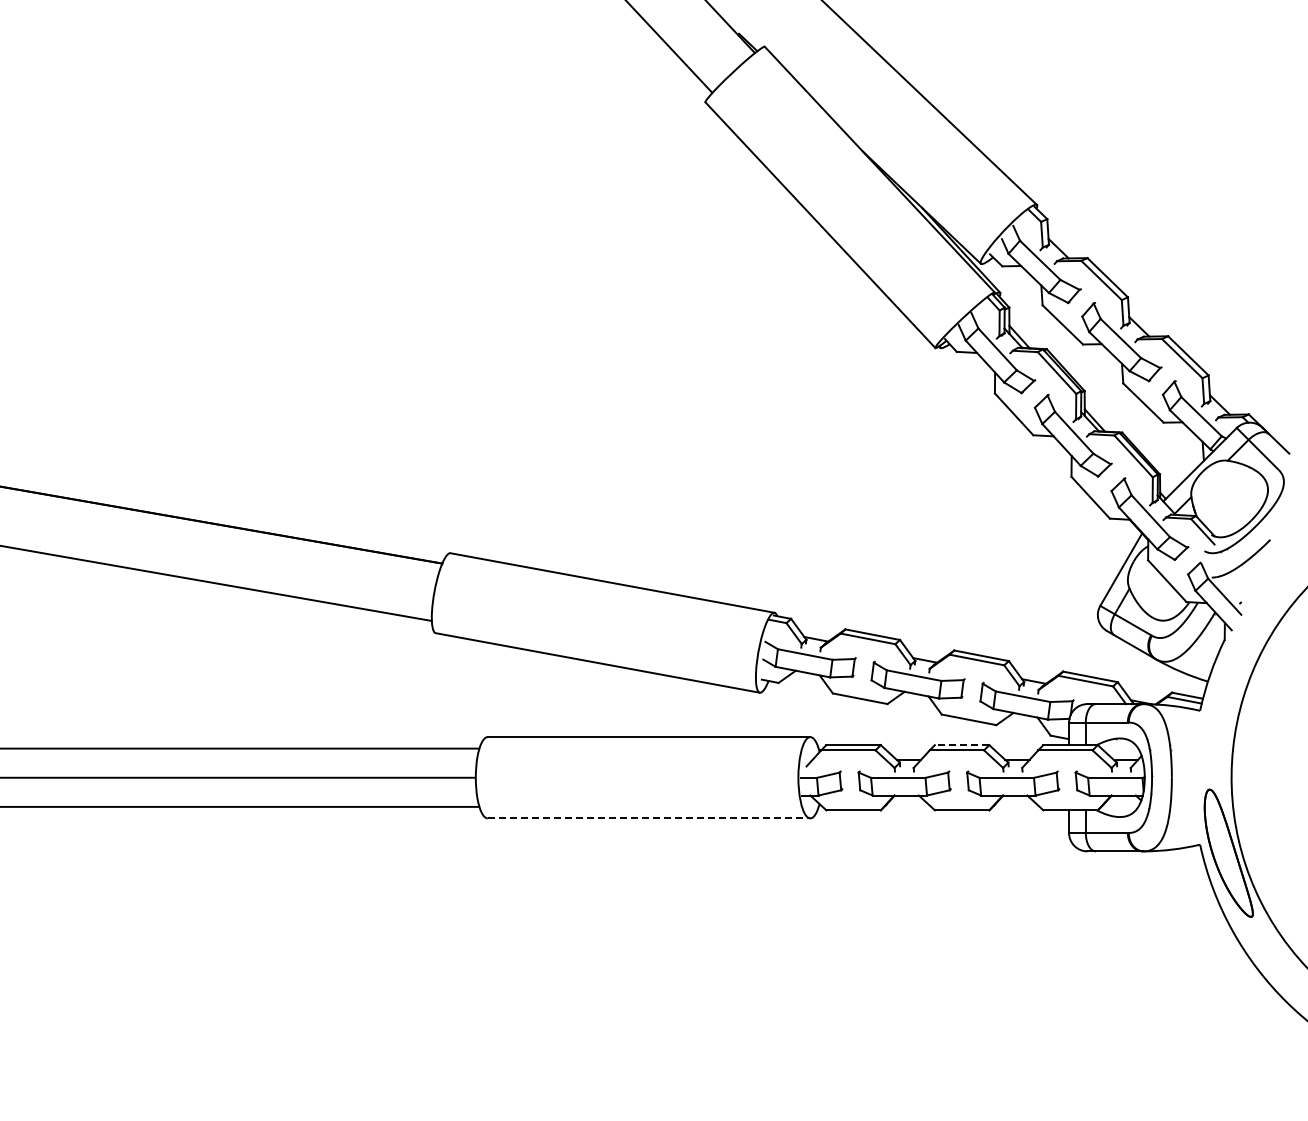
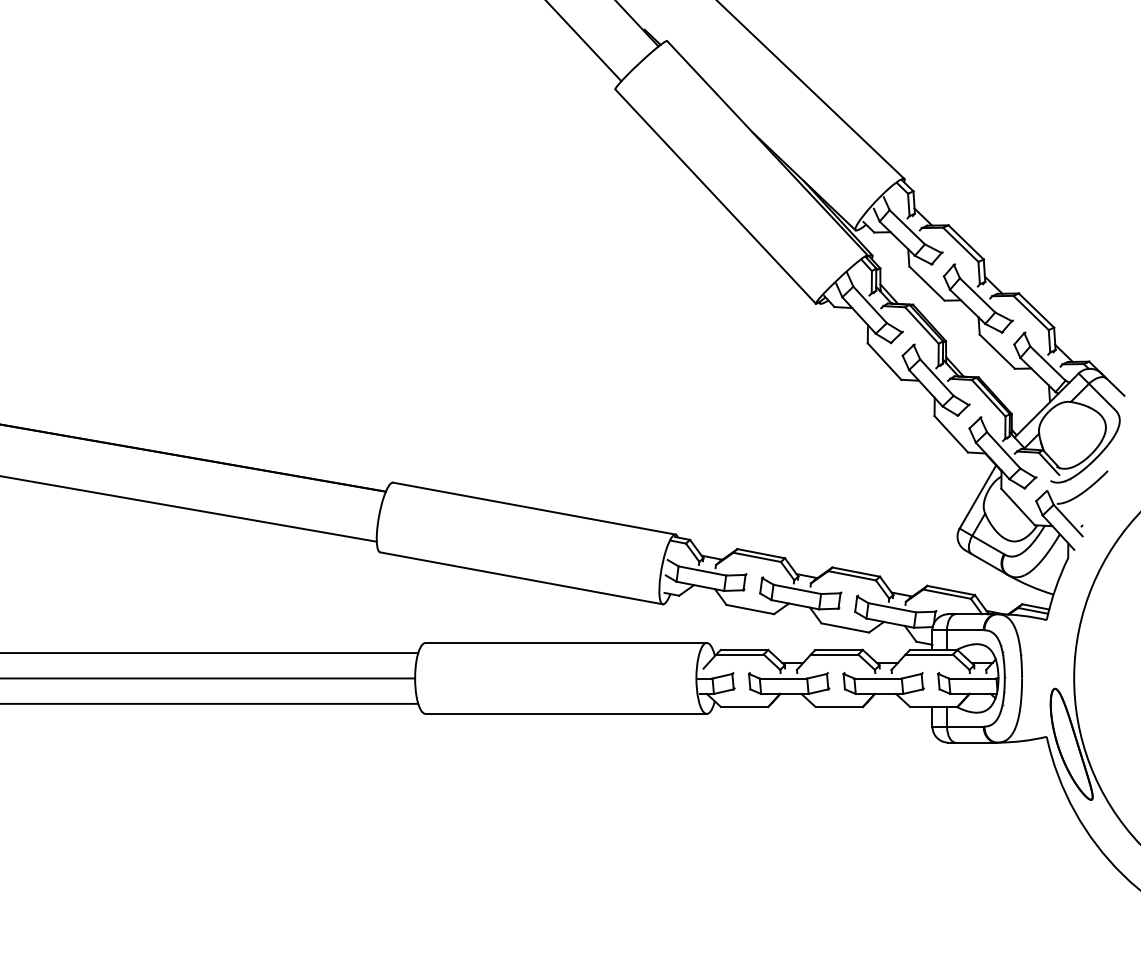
line: (961, 745) -> (838, 650), dashed -> solid
line: (649, 818) -> (566, 713), dashed -> solid

